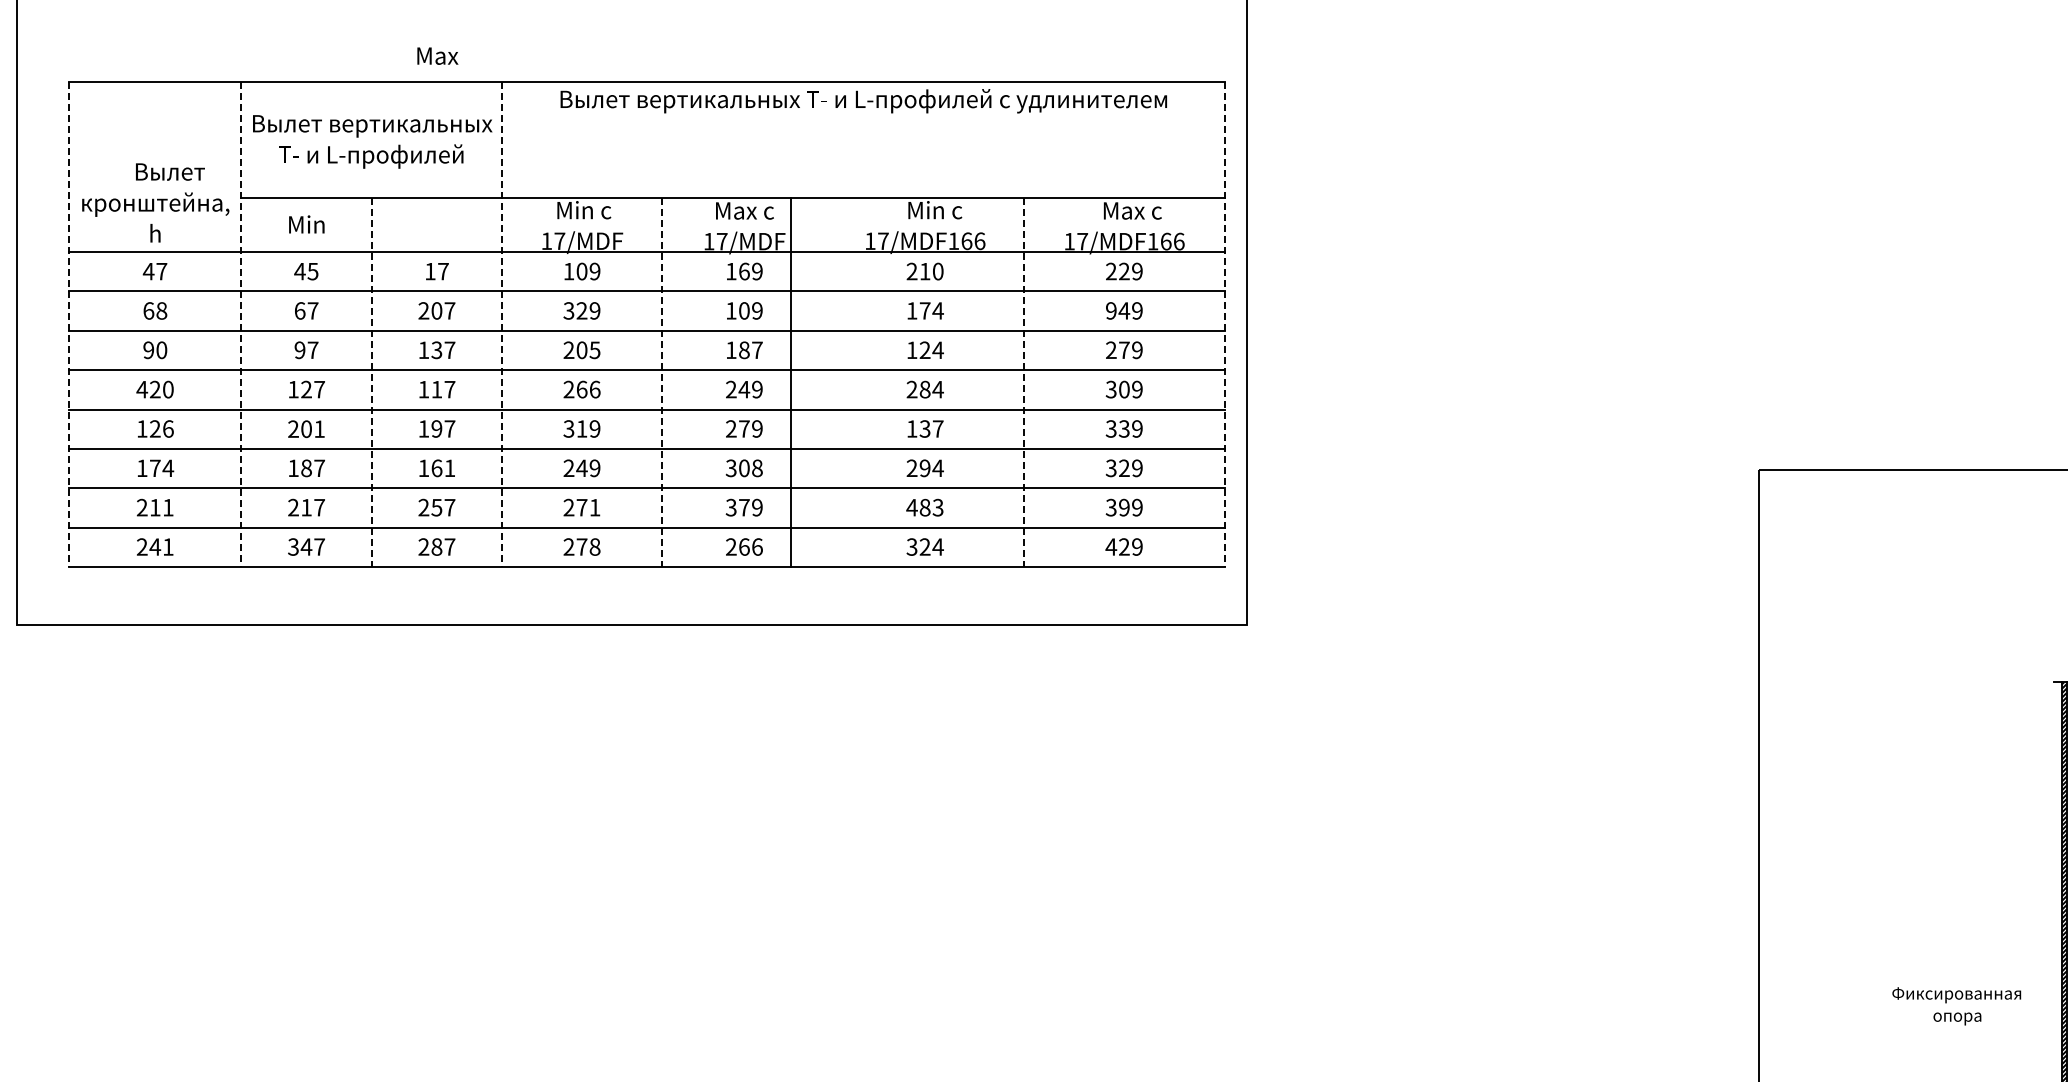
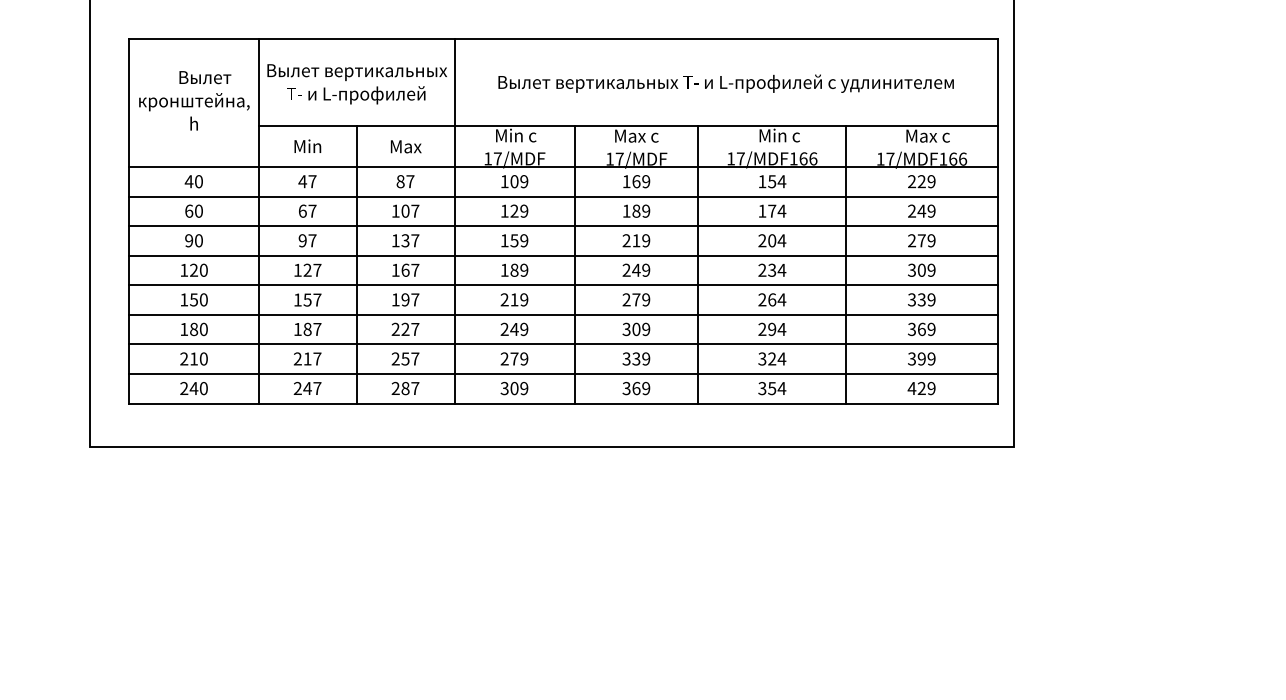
text: (437, 55) -> (405, 146), moved
text: (863, 101) -> (725, 83), moved
text: (155, 202) -> (194, 100), moved
text: (161, 271) -> (198, 181), 47 -> 40
text: (312, 271) -> (312, 181), 45 -> 47
text: (430, 271) -> (400, 181), 17 -> 87
text: (924, 271) -> (771, 181), 210 -> 154
text: (161, 310) -> (198, 210), 68 -> 60
text: (423, 310) -> (395, 210), 207 -> 107
text: (568, 310) -> (504, 210), 329 -> 129
text: (744, 310) -> (636, 210), 109 -> 189
text: (1111, 310) -> (912, 210), 949 -> 249
line: (69, 324) -> (129, 221), dashed -> solid
line: (241, 324) -> (258, 221), dashed -> solid
line: (502, 324) -> (454, 221), dashed -> solid
line: (1225, 324) -> (997, 221), dashed -> solid
text: (581, 350) -> (514, 240), 205 -> 159
text: (744, 350) -> (636, 240), 187 -> 219
text: (918, 350) -> (767, 240), 124 -> 204
line: (790, 382) -> (698, 264), moved
line: (371, 383) -> (356, 265), dashed -> solid
line: (662, 383) -> (574, 265), dashed -> solid
line: (1023, 383) -> (846, 265), dashed -> solid
text: (142, 389) -> (184, 270), 420 -> 120
text: (436, 389) -> (405, 270), 117 -> 167
text: (581, 389) -> (514, 270), 266 -> 189
text: (924, 389) -> (771, 270), 284 -> 234
text: (161, 428) -> (198, 299), 126 -> 150
text: (306, 428) -> (307, 299), 201 -> 157
text: (568, 428) -> (504, 299), 319 -> 219
text: (924, 428) -> (771, 299), 137 -> 264
text: (162, 468) -> (199, 329), 174 -> 180
text: (436, 468) -> (405, 329), 161 -> 227
text: (757, 468) -> (646, 329), 308 -> 309
text: (1124, 468) -> (921, 329), 329 -> 369
text: (168, 507) -> (203, 358), 211 -> 210
text: (594, 507) -> (523, 358), 271 -> 279
text: (743, 507) -> (635, 358), 379 -> 339
text: (924, 507) -> (771, 358), 483 -> 324
text: (168, 546) -> (203, 388), 241 -> 240
text: (293, 546) -> (297, 388), 347 -> 247
text: (581, 546) -> (514, 388), 278 -> 309
text: (743, 546) -> (635, 388), 266 -> 369
text: (924, 546) -> (771, 388), 324 -> 354

